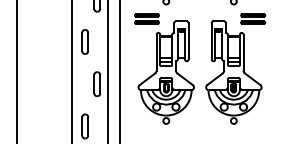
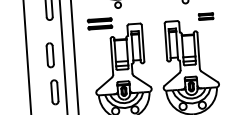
part: (253, 18) -> (206, 16), size x0.6
part: (85, 41) -> (50, 54), moved

